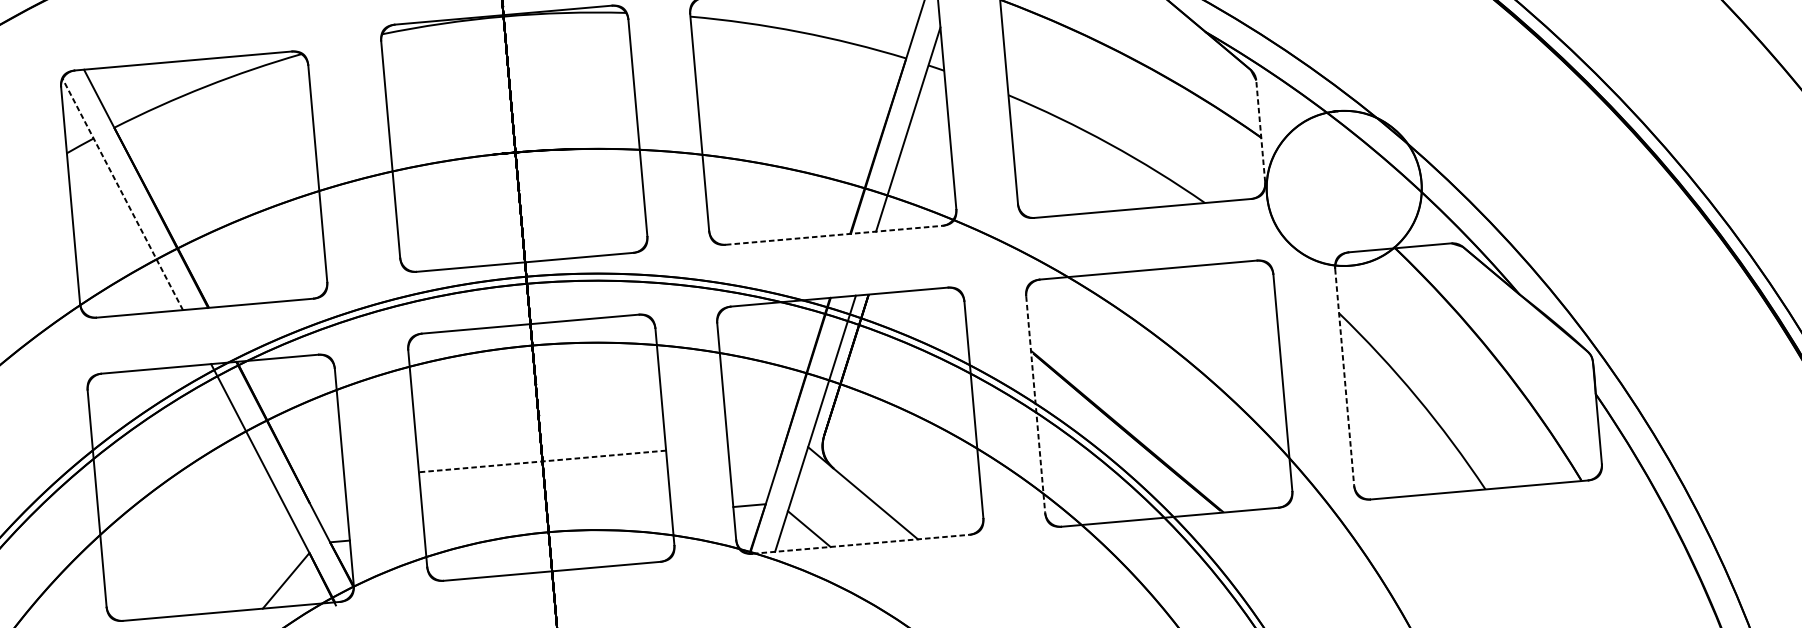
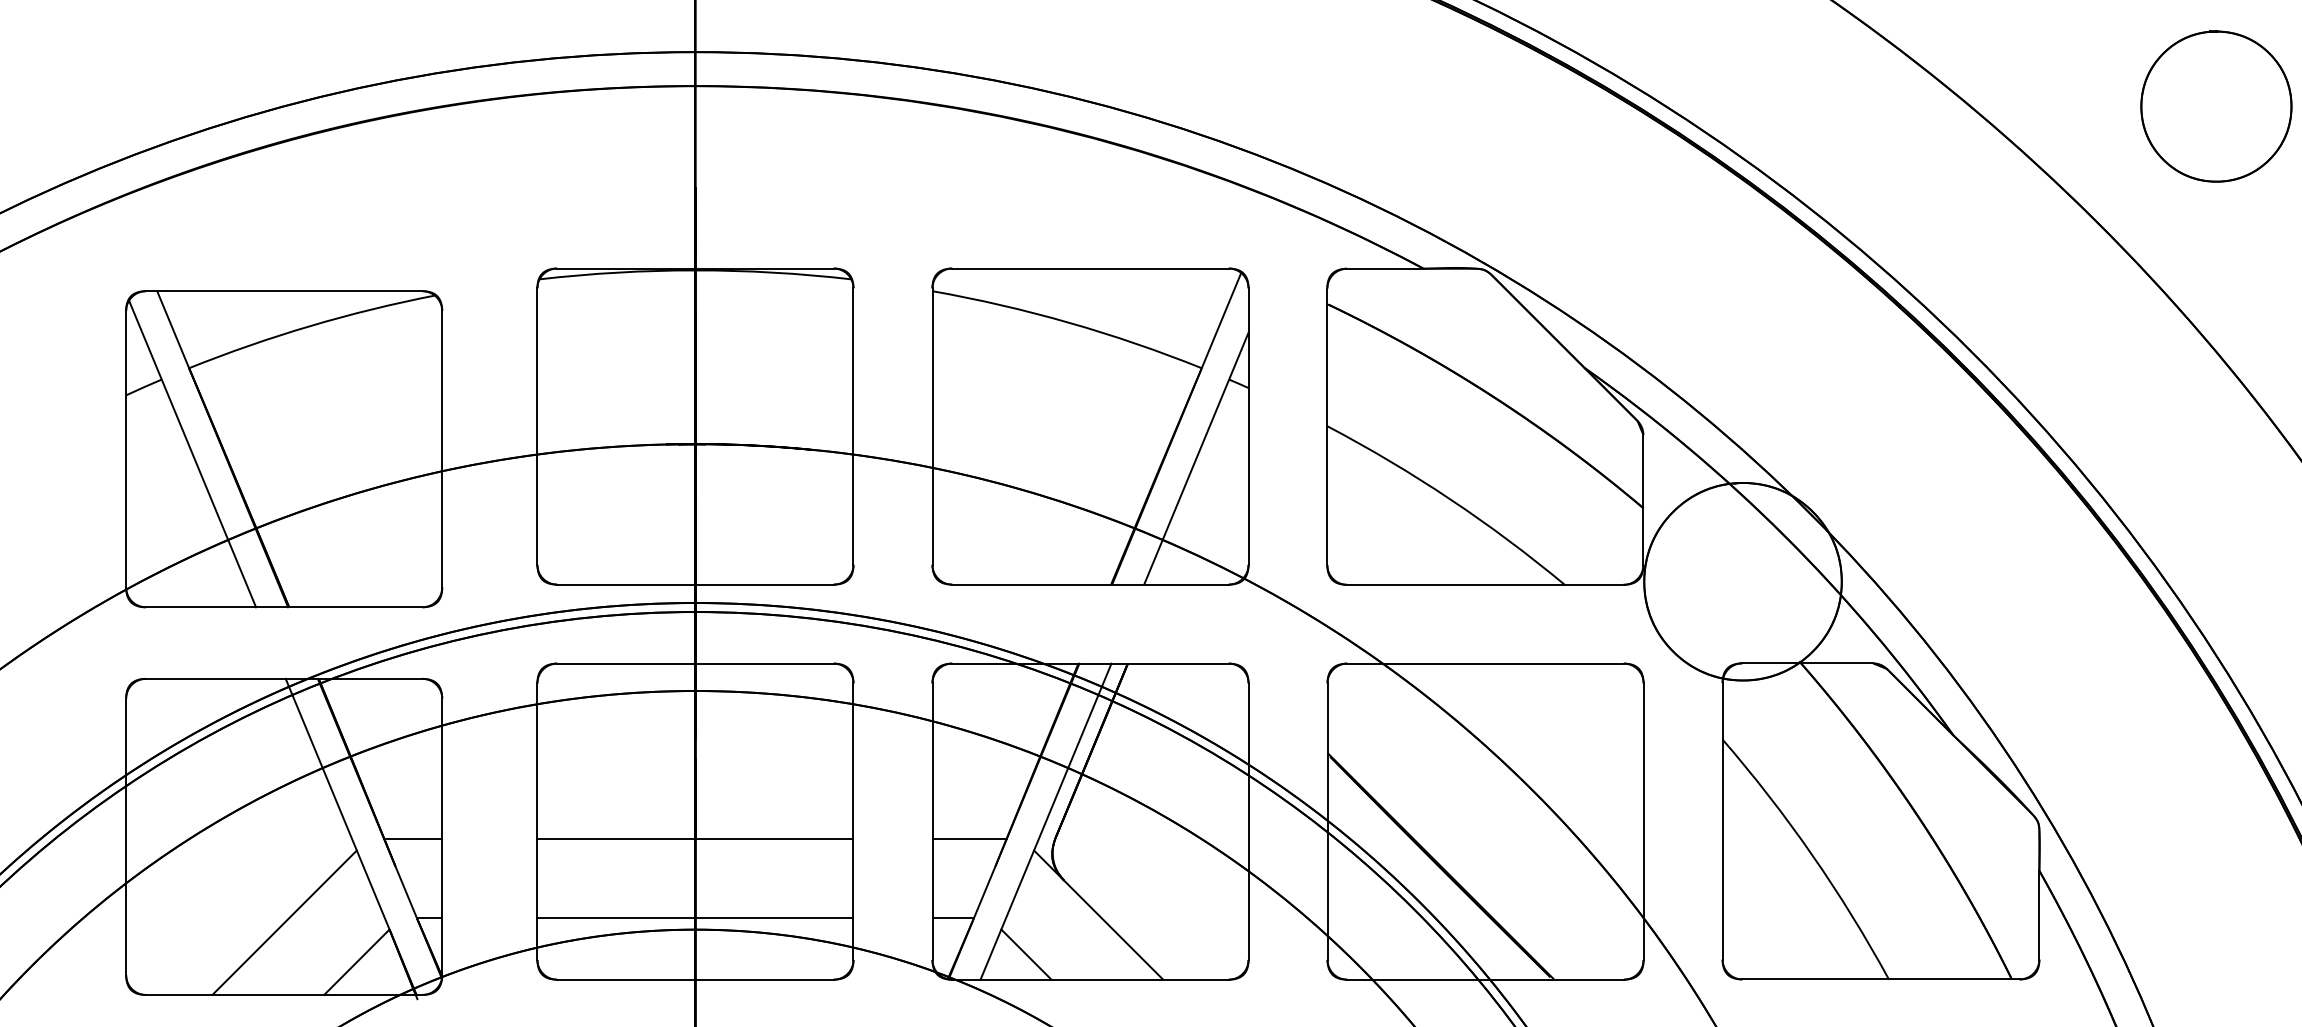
line: (1260, 130) -> (1643, 499), dashed -> solid
line: (122, 194) -> (192, 453), dashed -> solid
line: (834, 235) -> (1091, 584), dashed -> solid
line: (1344, 377) -> (1722, 821), dashed -> solid
line: (1035, 405) -> (1327, 822), dashed -> solid
line: (756, 442) -> (969, 839), added
line: (541, 461) -> (694, 839), dashed -> solid
line: (322, 480) -> (413, 839), added
line: (547, 523) -> (695, 918), added
line: (861, 544) -> (1091, 979), dashed -> solid
line: (226, 554) -> (284, 922), added

